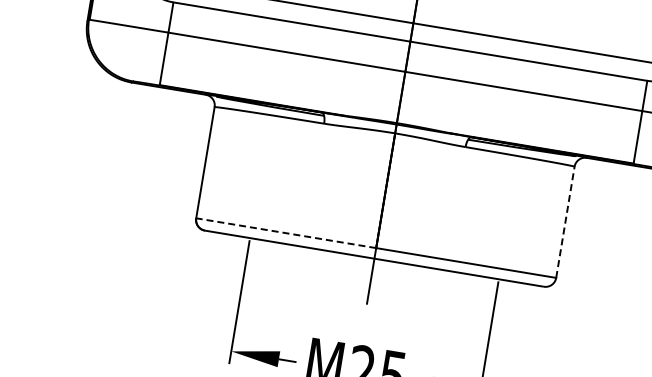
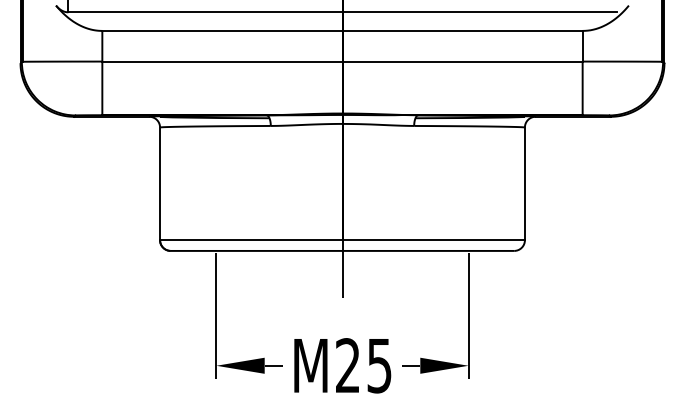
line: (565, 221) -> (524, 183), dashed -> solid
line: (285, 233) -> (250, 240), dashed -> solid

